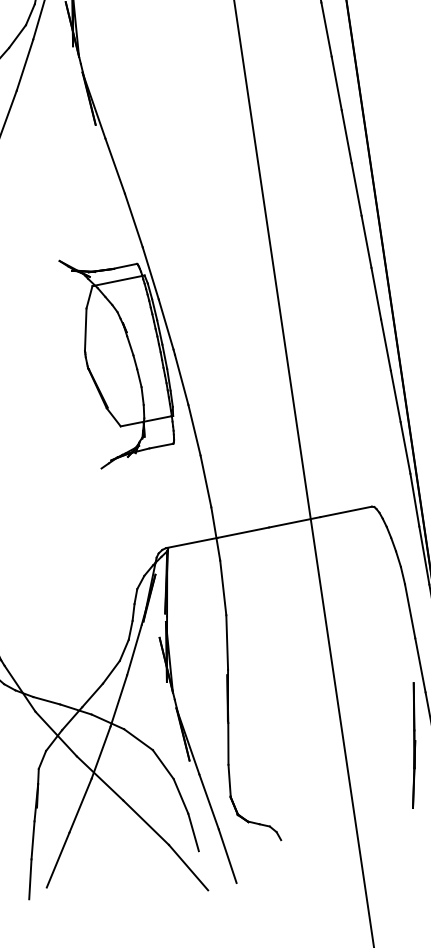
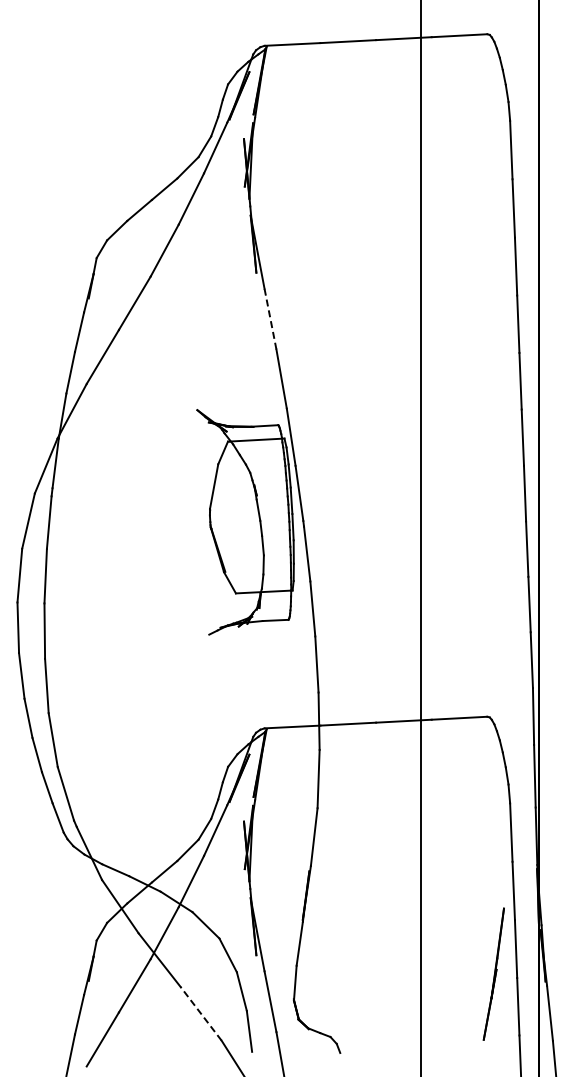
line: (115, 166) -> (270, 319), solid -> dashed
line: (146, 822) -> (201, 1013), solid -> dashed

